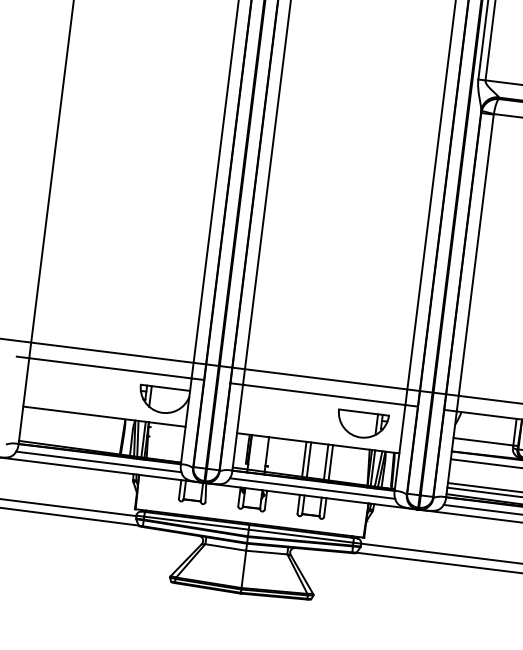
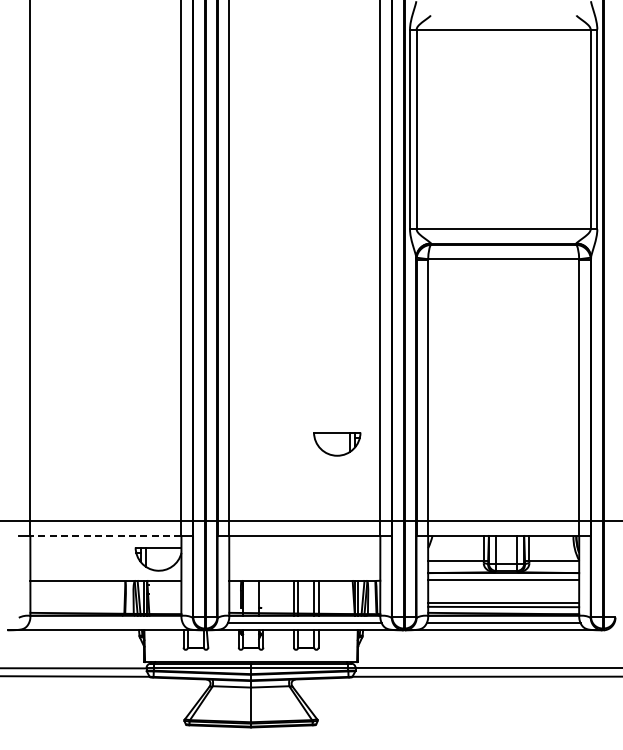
line: (110, 367) -> (105, 535), solid -> dashed
part: (362, 425) -> (337, 444), moved
line: (98, 462) -> (105, 623), removed

